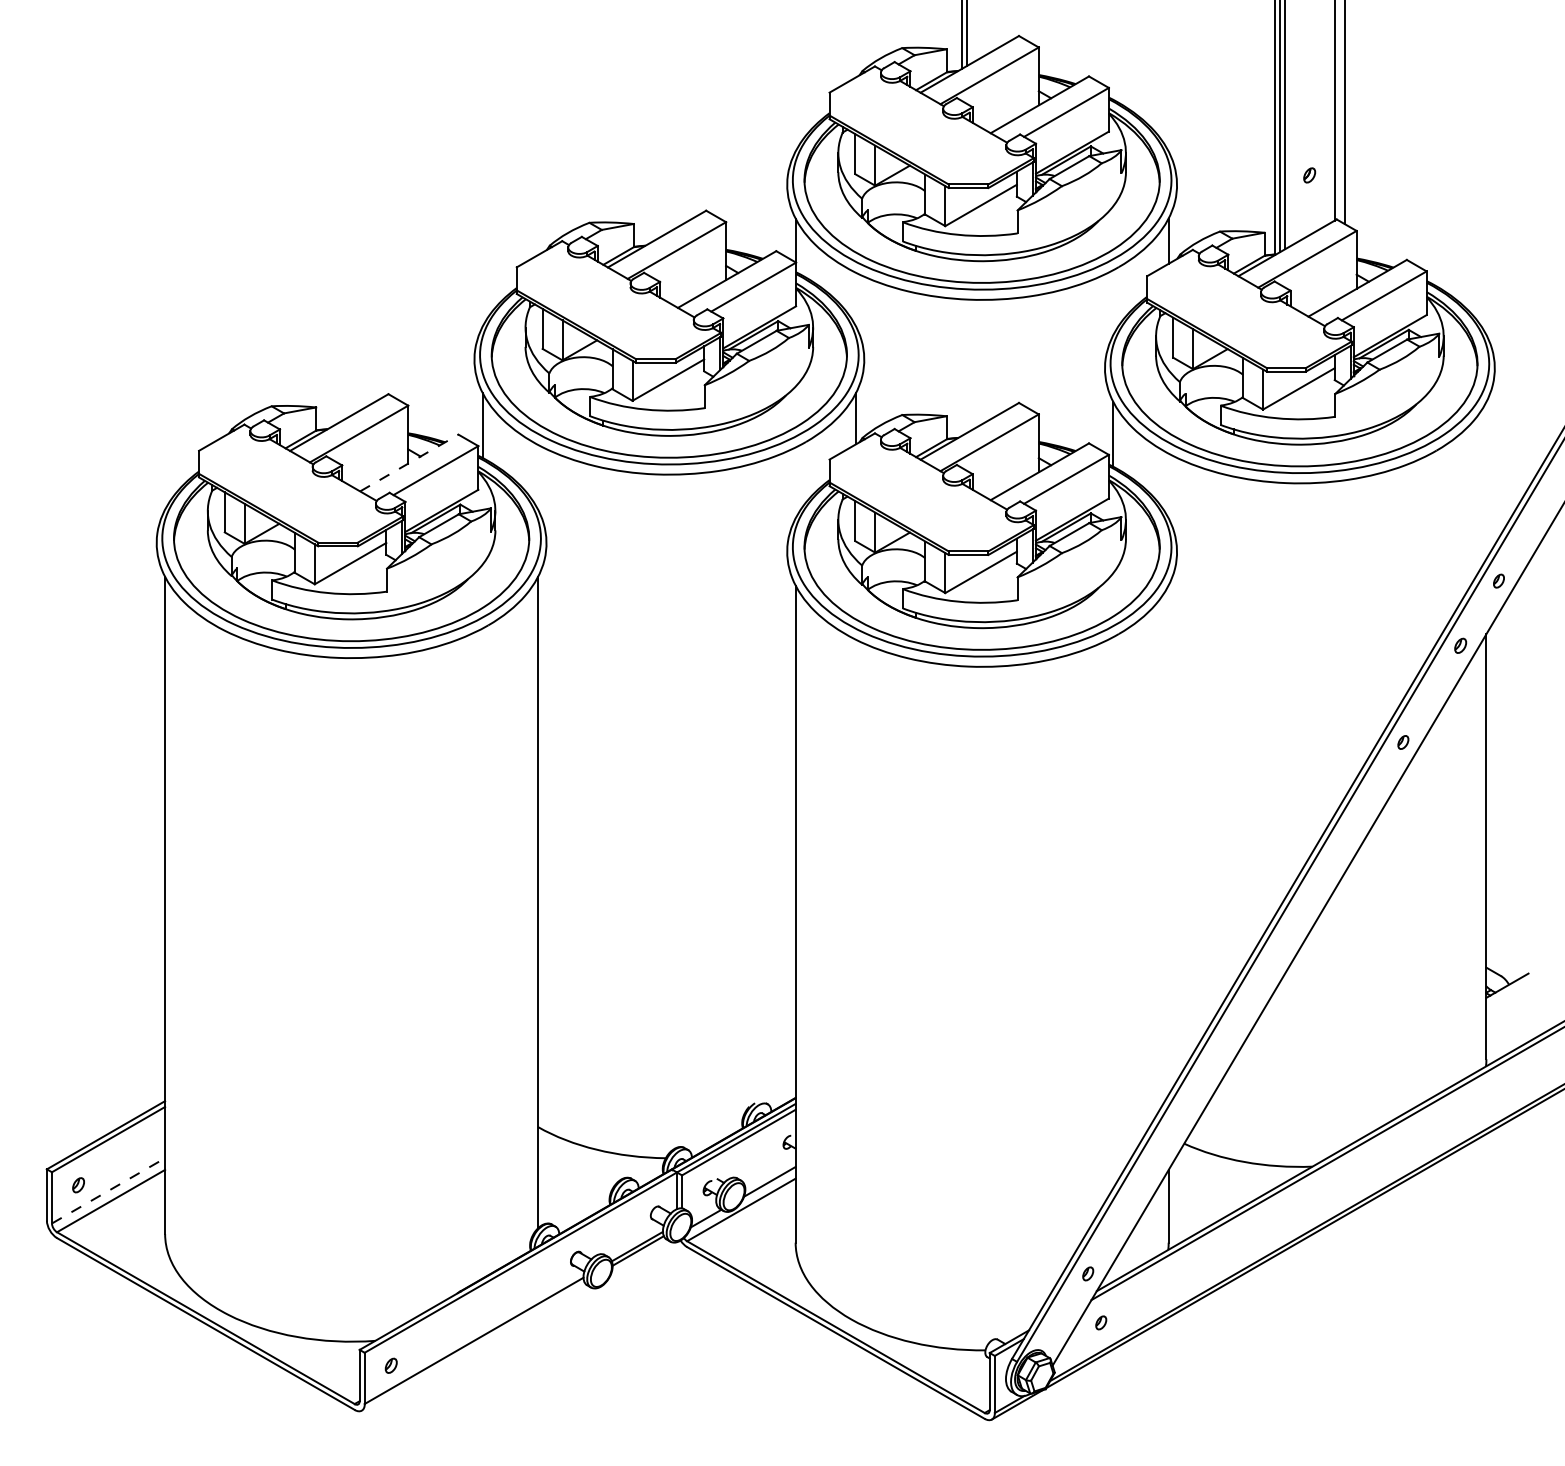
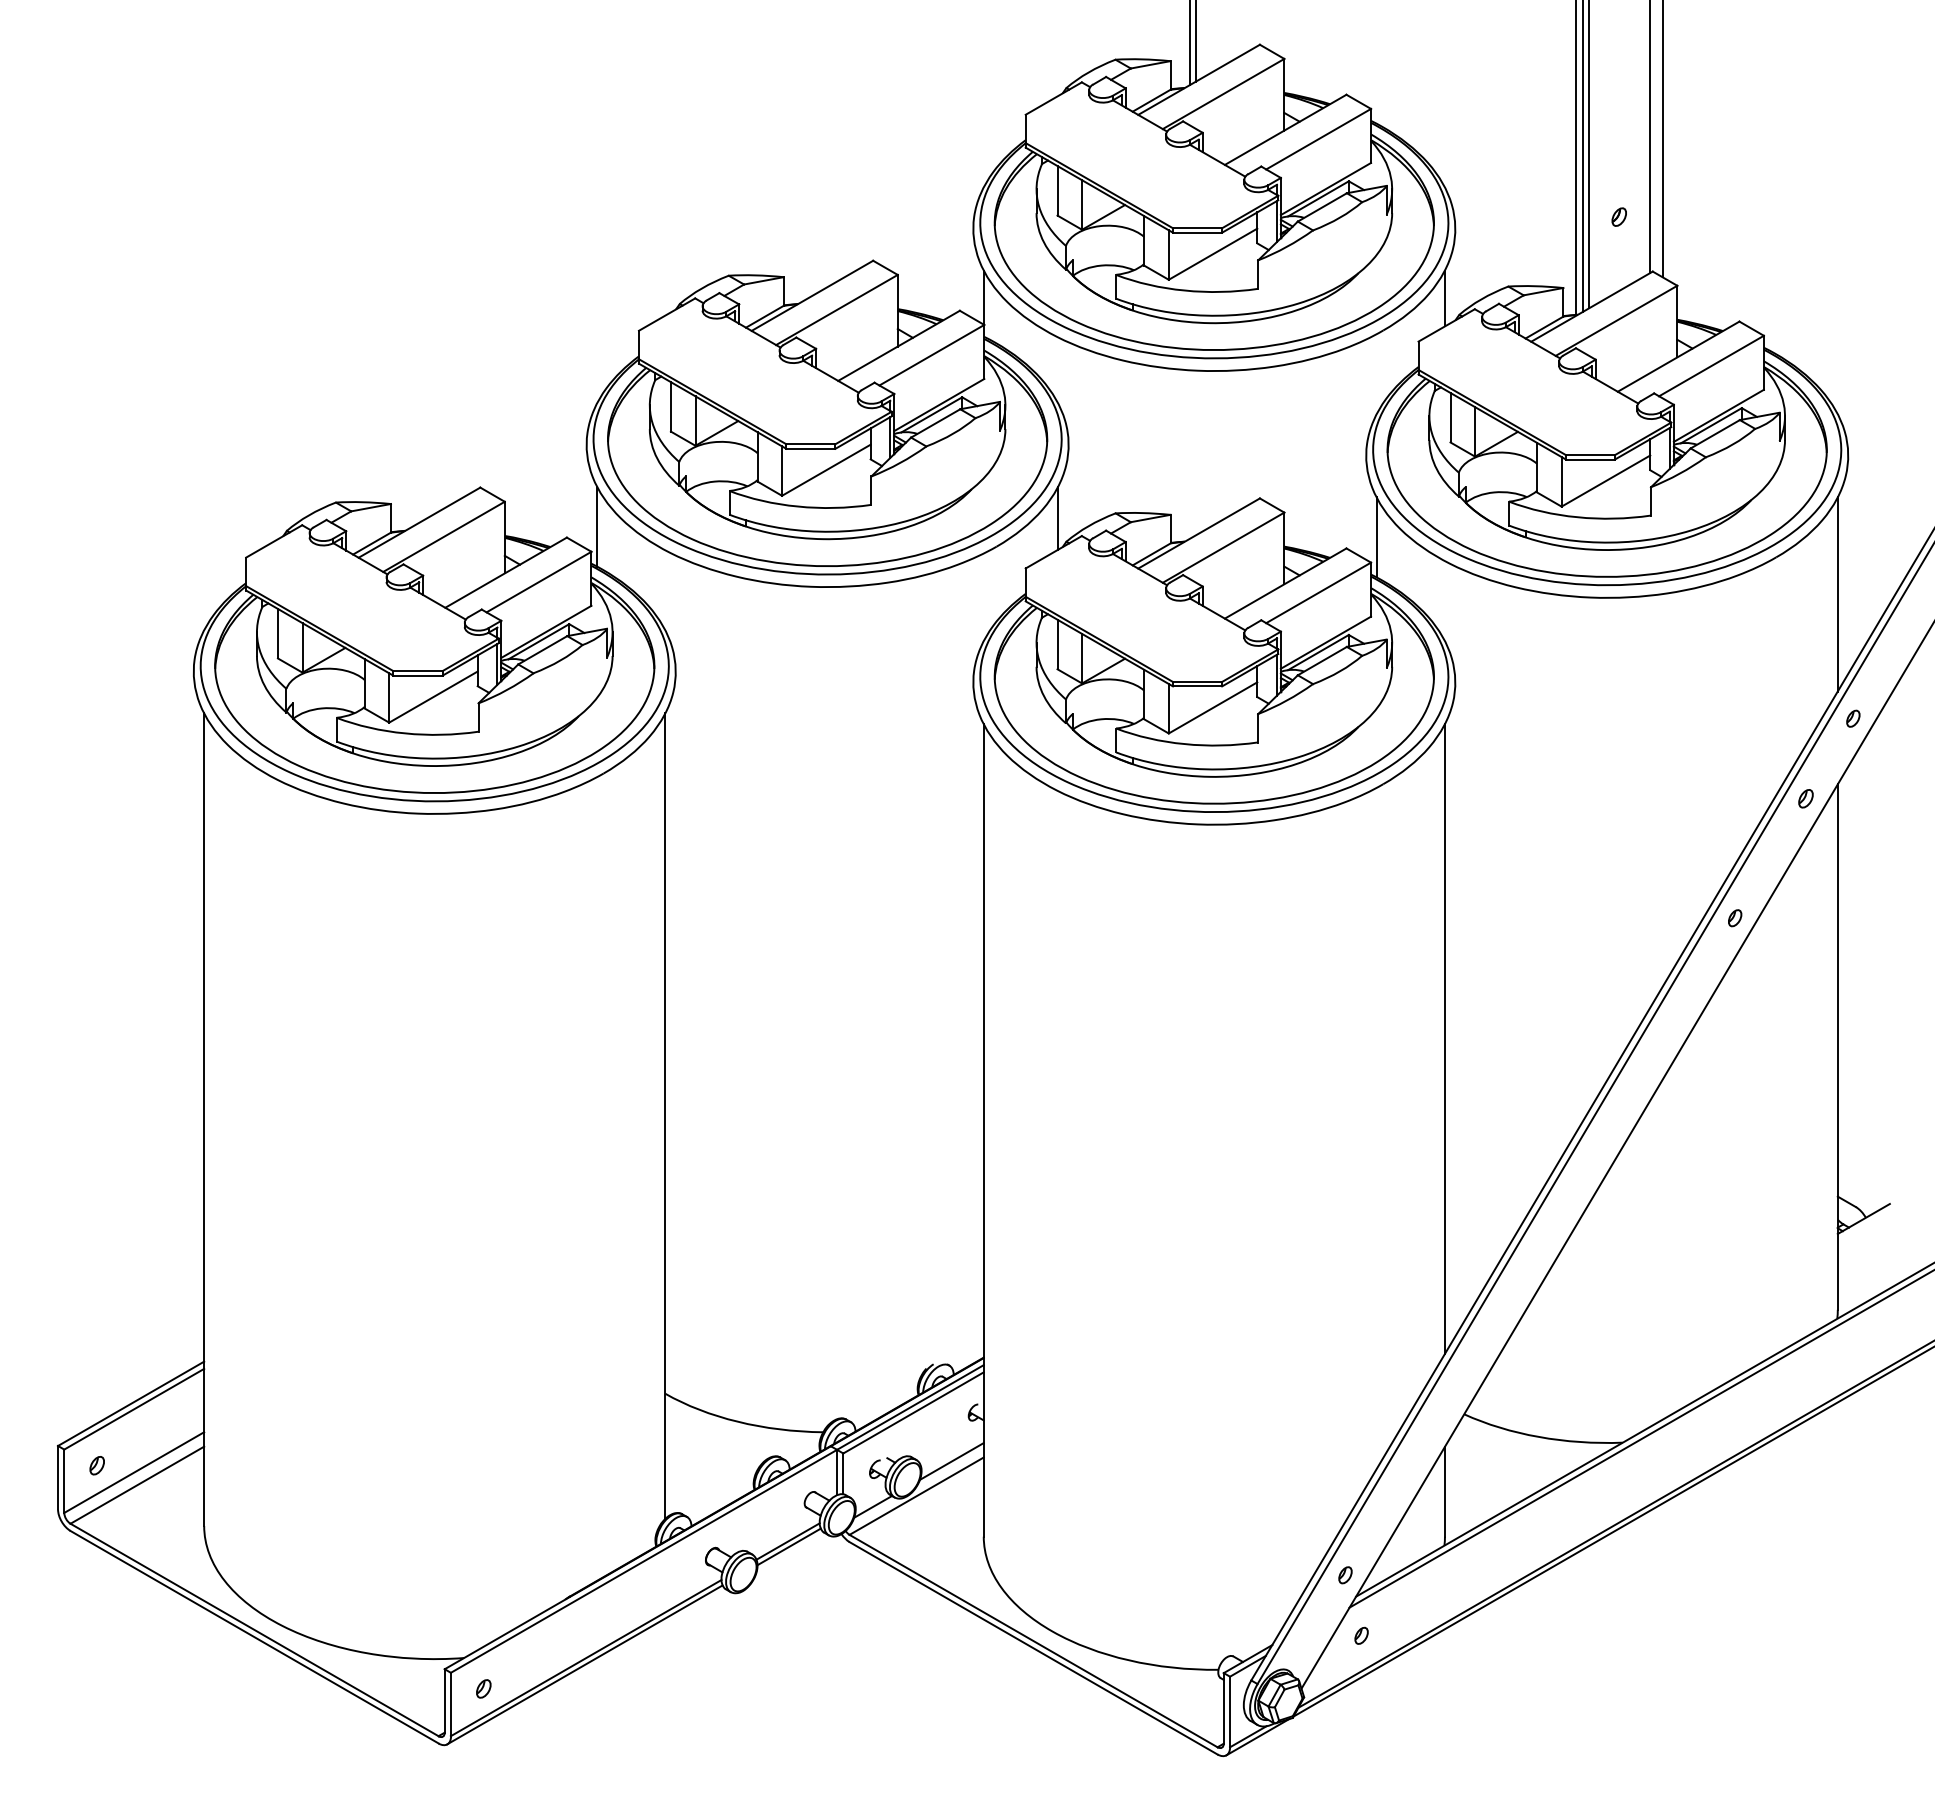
line: (409, 462) -> (506, 572), dashed -> solid
line: (1486, 480) -> (1837, 594), added
line: (1168, 840) -> (1444, 1039), added
line: (108, 1190) -> (134, 1472), dashed -> solid
line: (472, 1346) -> (584, 1664), added

